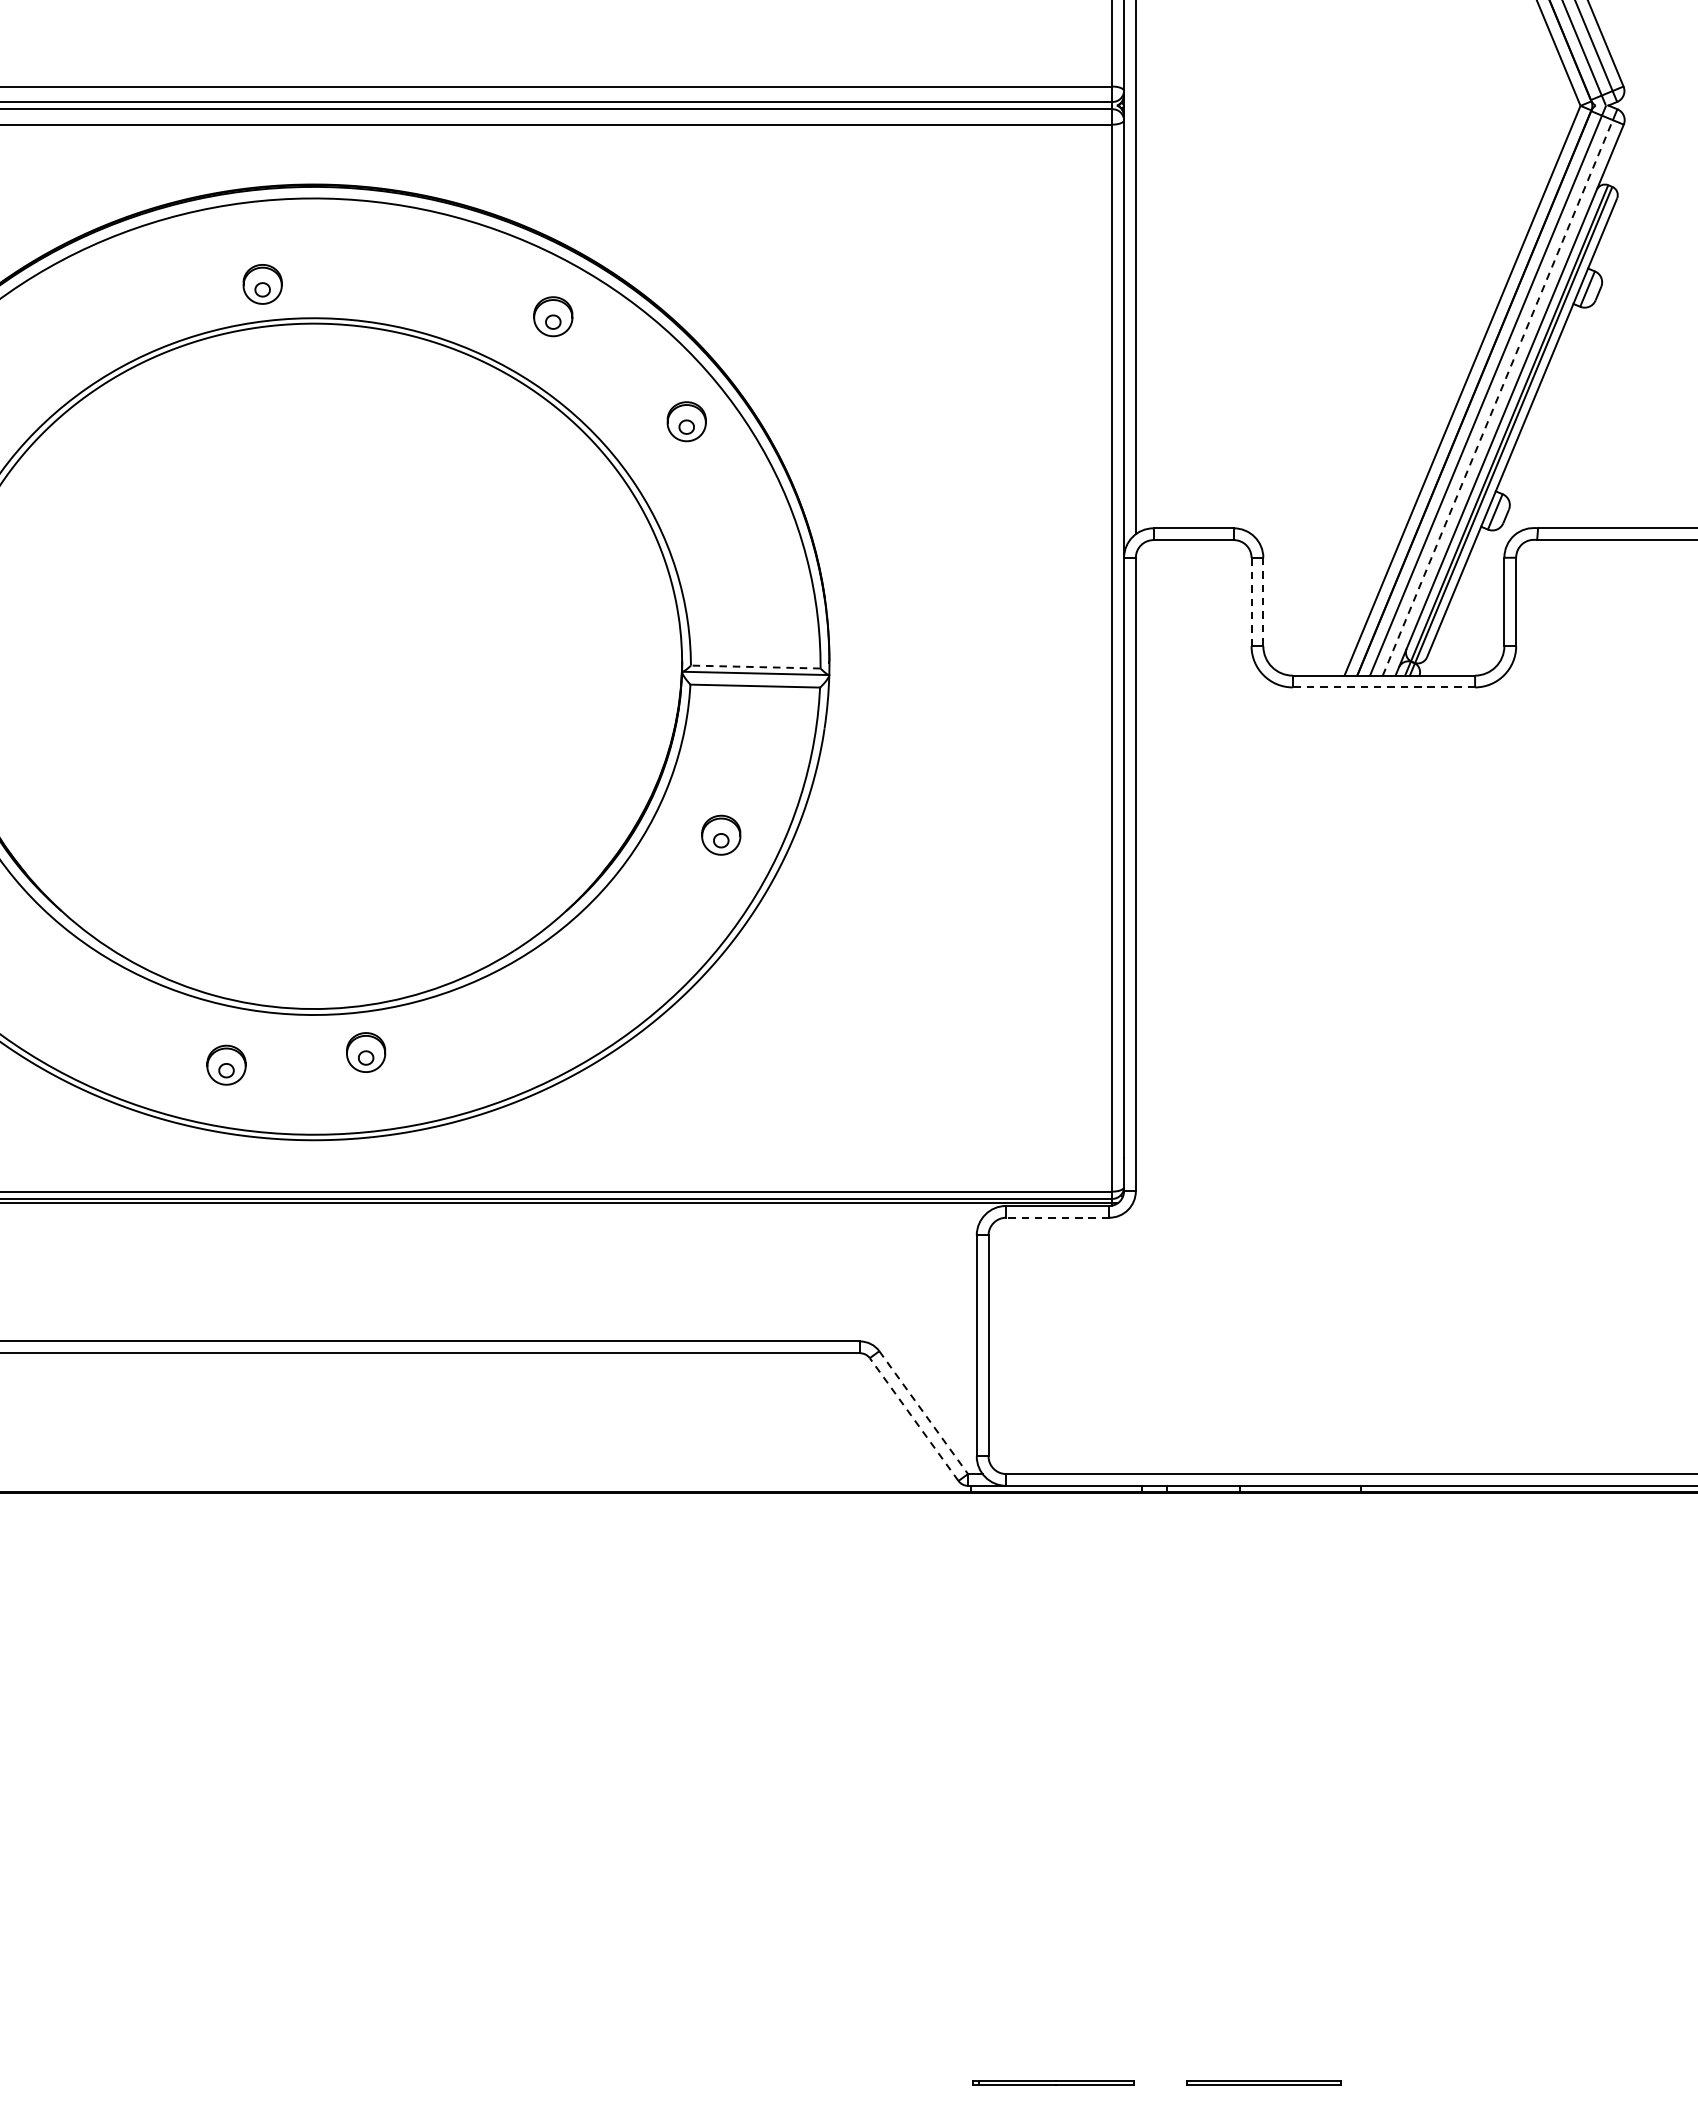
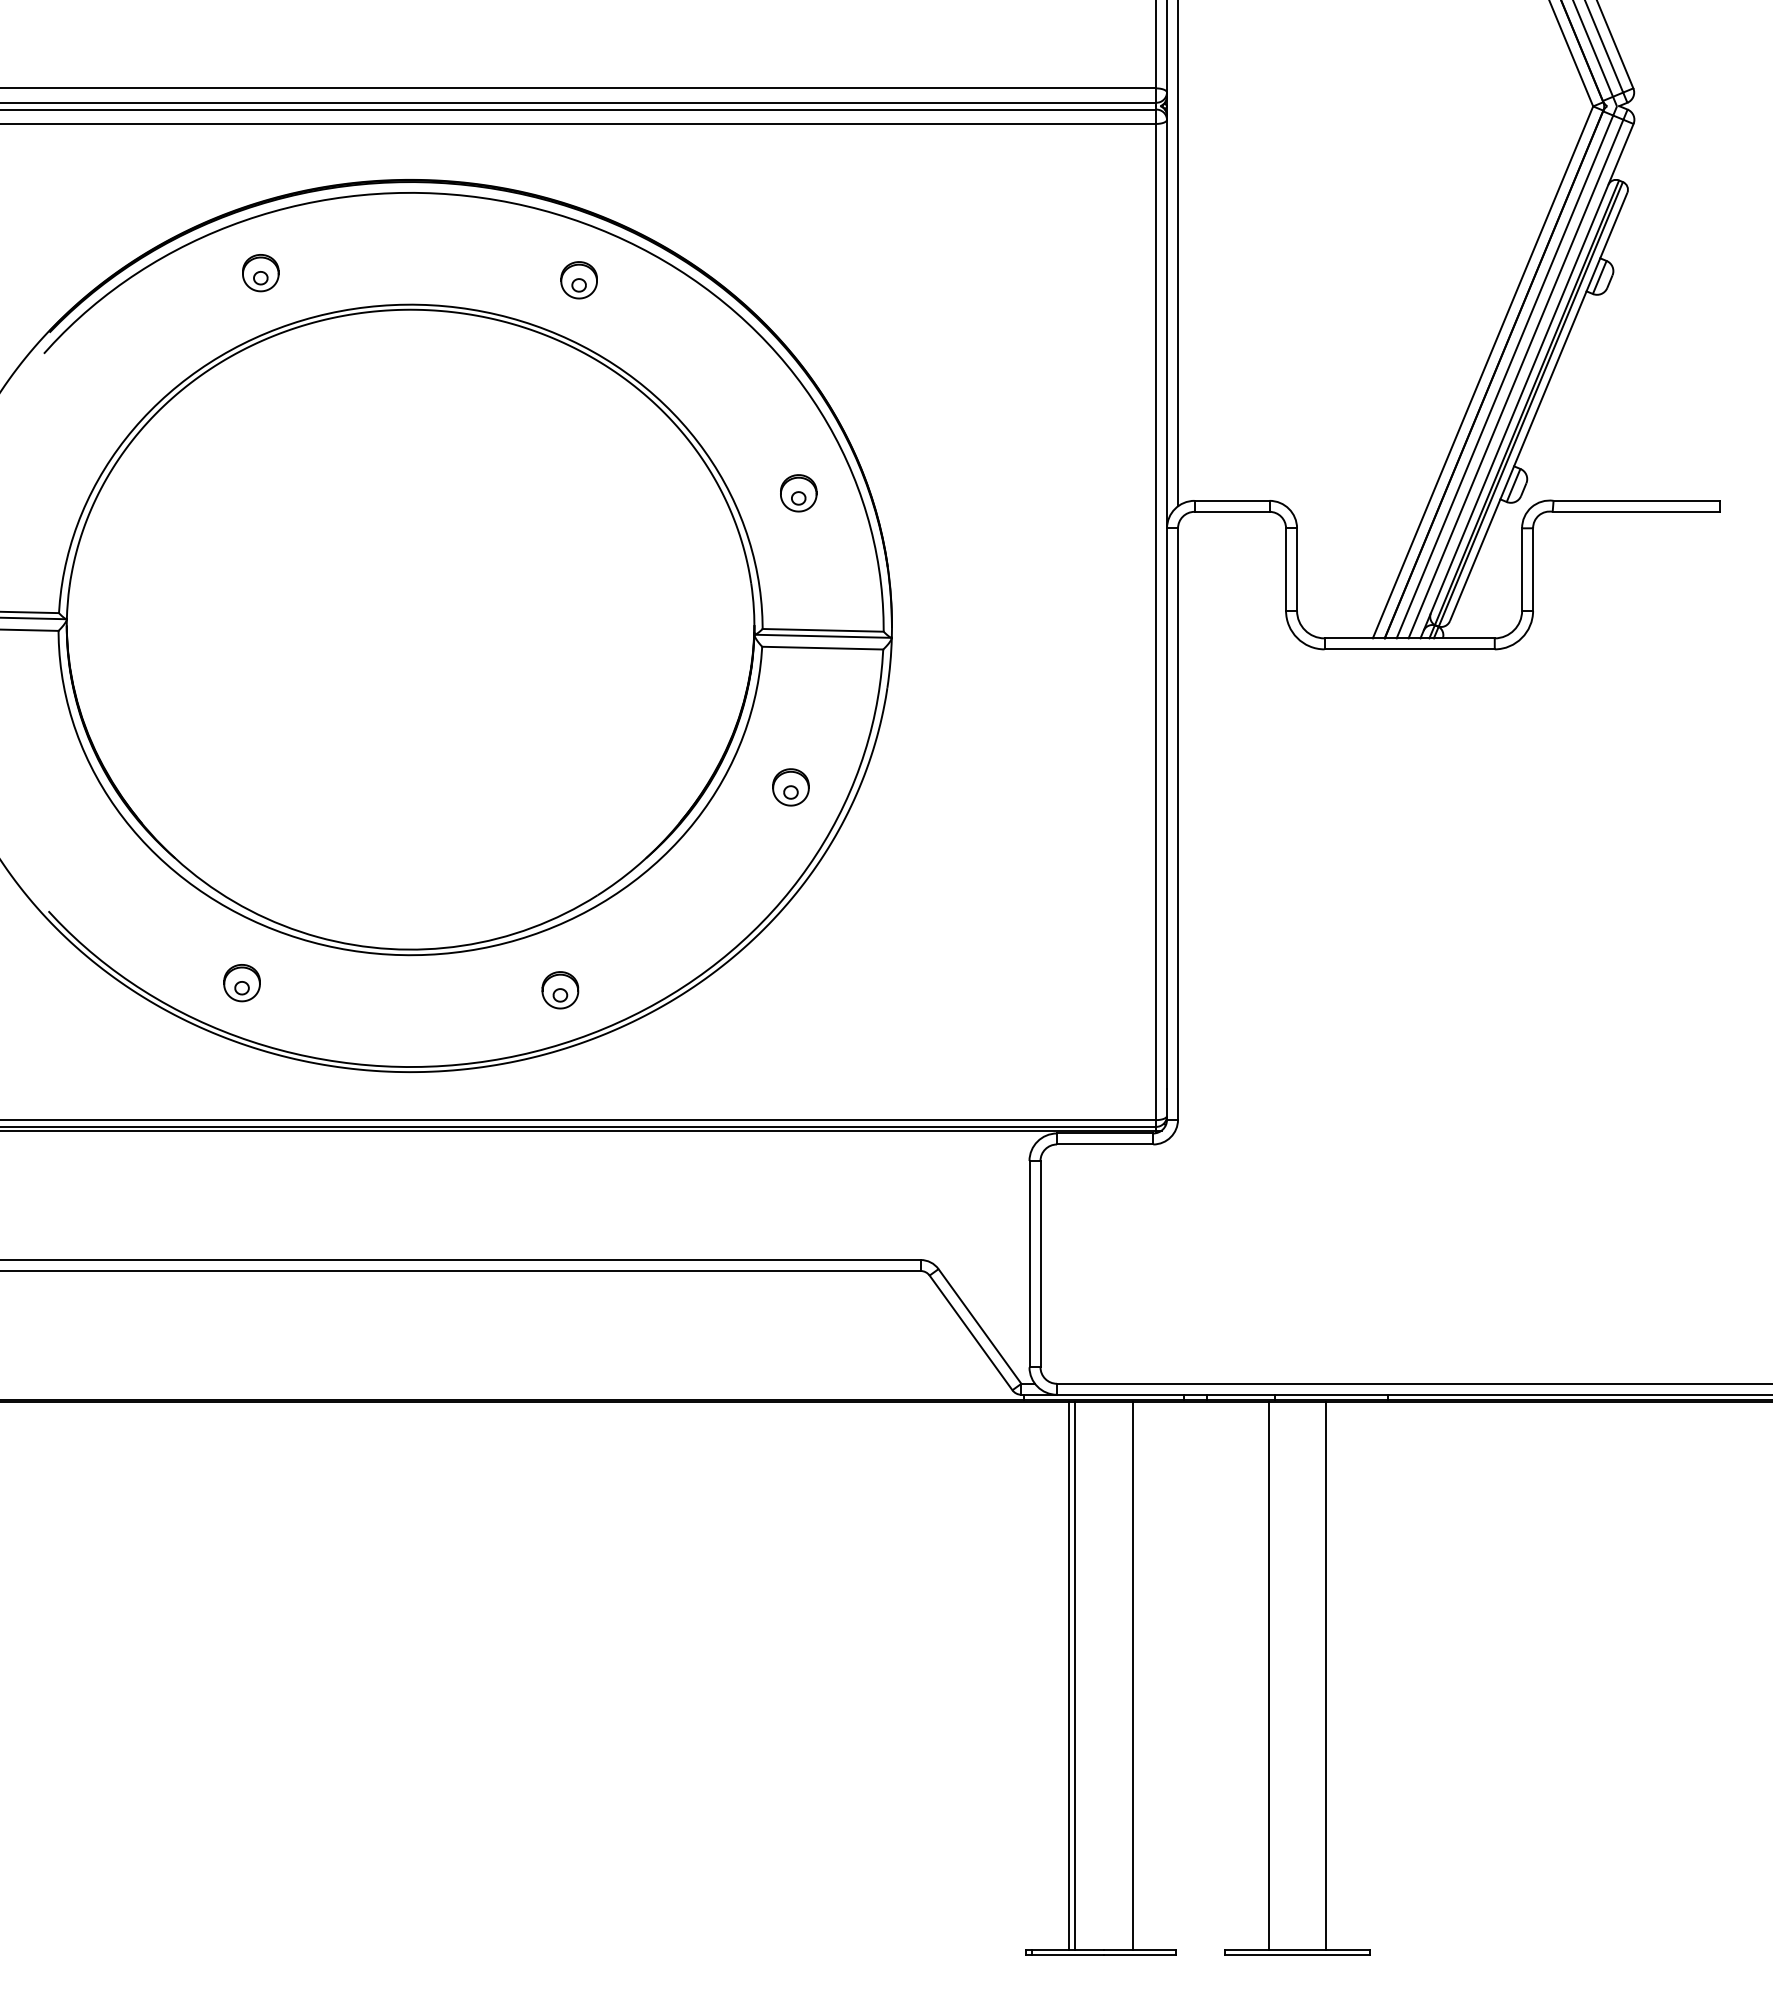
part: (262, 284) -> (260, 273), moved
part: (552, 316) -> (578, 280), moved
line: (1498, 398) -> (1516, 379), dashed -> solid
part: (686, 421) -> (798, 493), moved
line: (1252, 601) -> (1286, 569), dashed -> solid
line: (1263, 602) -> (1297, 570), dashed -> solid
line: (756, 667) -> (823, 630), dashed -> solid
line: (1383, 687) -> (1409, 649), dashed -> solid
part: (366, 1052) -> (560, 990), moved
part: (225, 1065) -> (241, 983), moved
line: (1057, 1217) -> (1104, 1144), dashed -> solid
line: (923, 1412) -> (979, 1326), dashed -> solid
line: (914, 1419) -> (971, 1332), dashed -> solid
line: (1019, 1786) -> (1069, 1675), added
line: (1024, 1786) -> (1074, 1675), added
line: (1087, 1786) -> (1132, 1675), added
line: (1232, 1786) -> (1268, 1675), added
line: (1294, 1786) -> (1326, 1675), added

